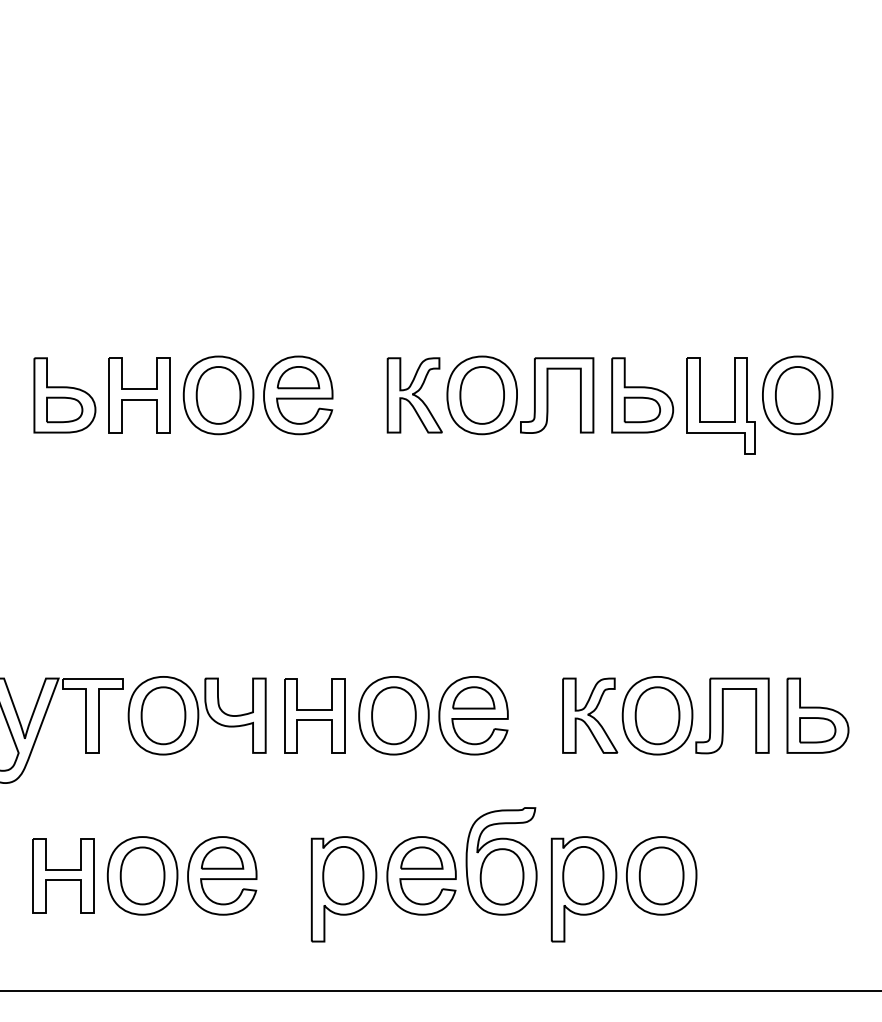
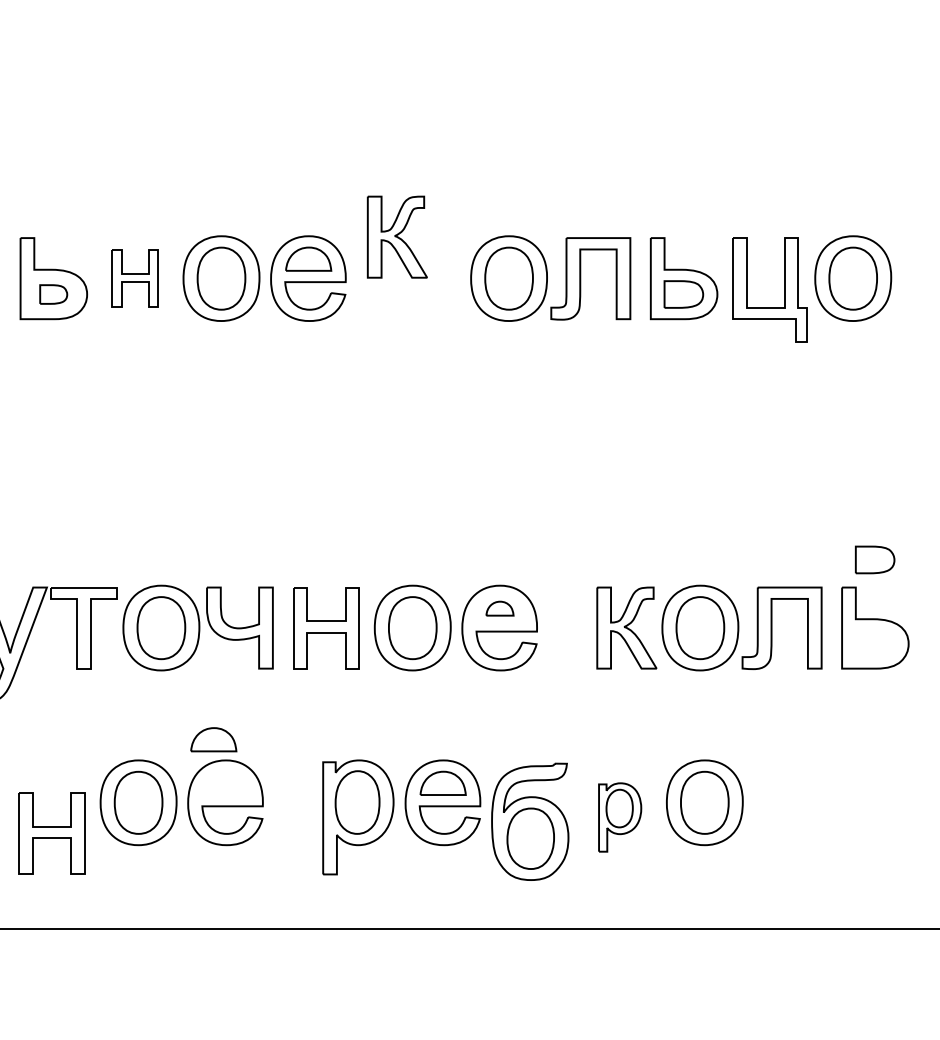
part: (139, 395) -> (135, 278), size x0.7
part: (414, 395) -> (397, 237), moved
part: (64, 409) -> (53, 294), size x0.7
part: (473, 697) -> (499, 608), size x0.6
part: (817, 730) -> (874, 560), moved
part: (222, 857) -> (213, 739), moved
part: (501, 861) -> (530, 822), moved
part: (63, 875) -> (52, 832), moved
part: (583, 889) -> (619, 817), size x0.6

